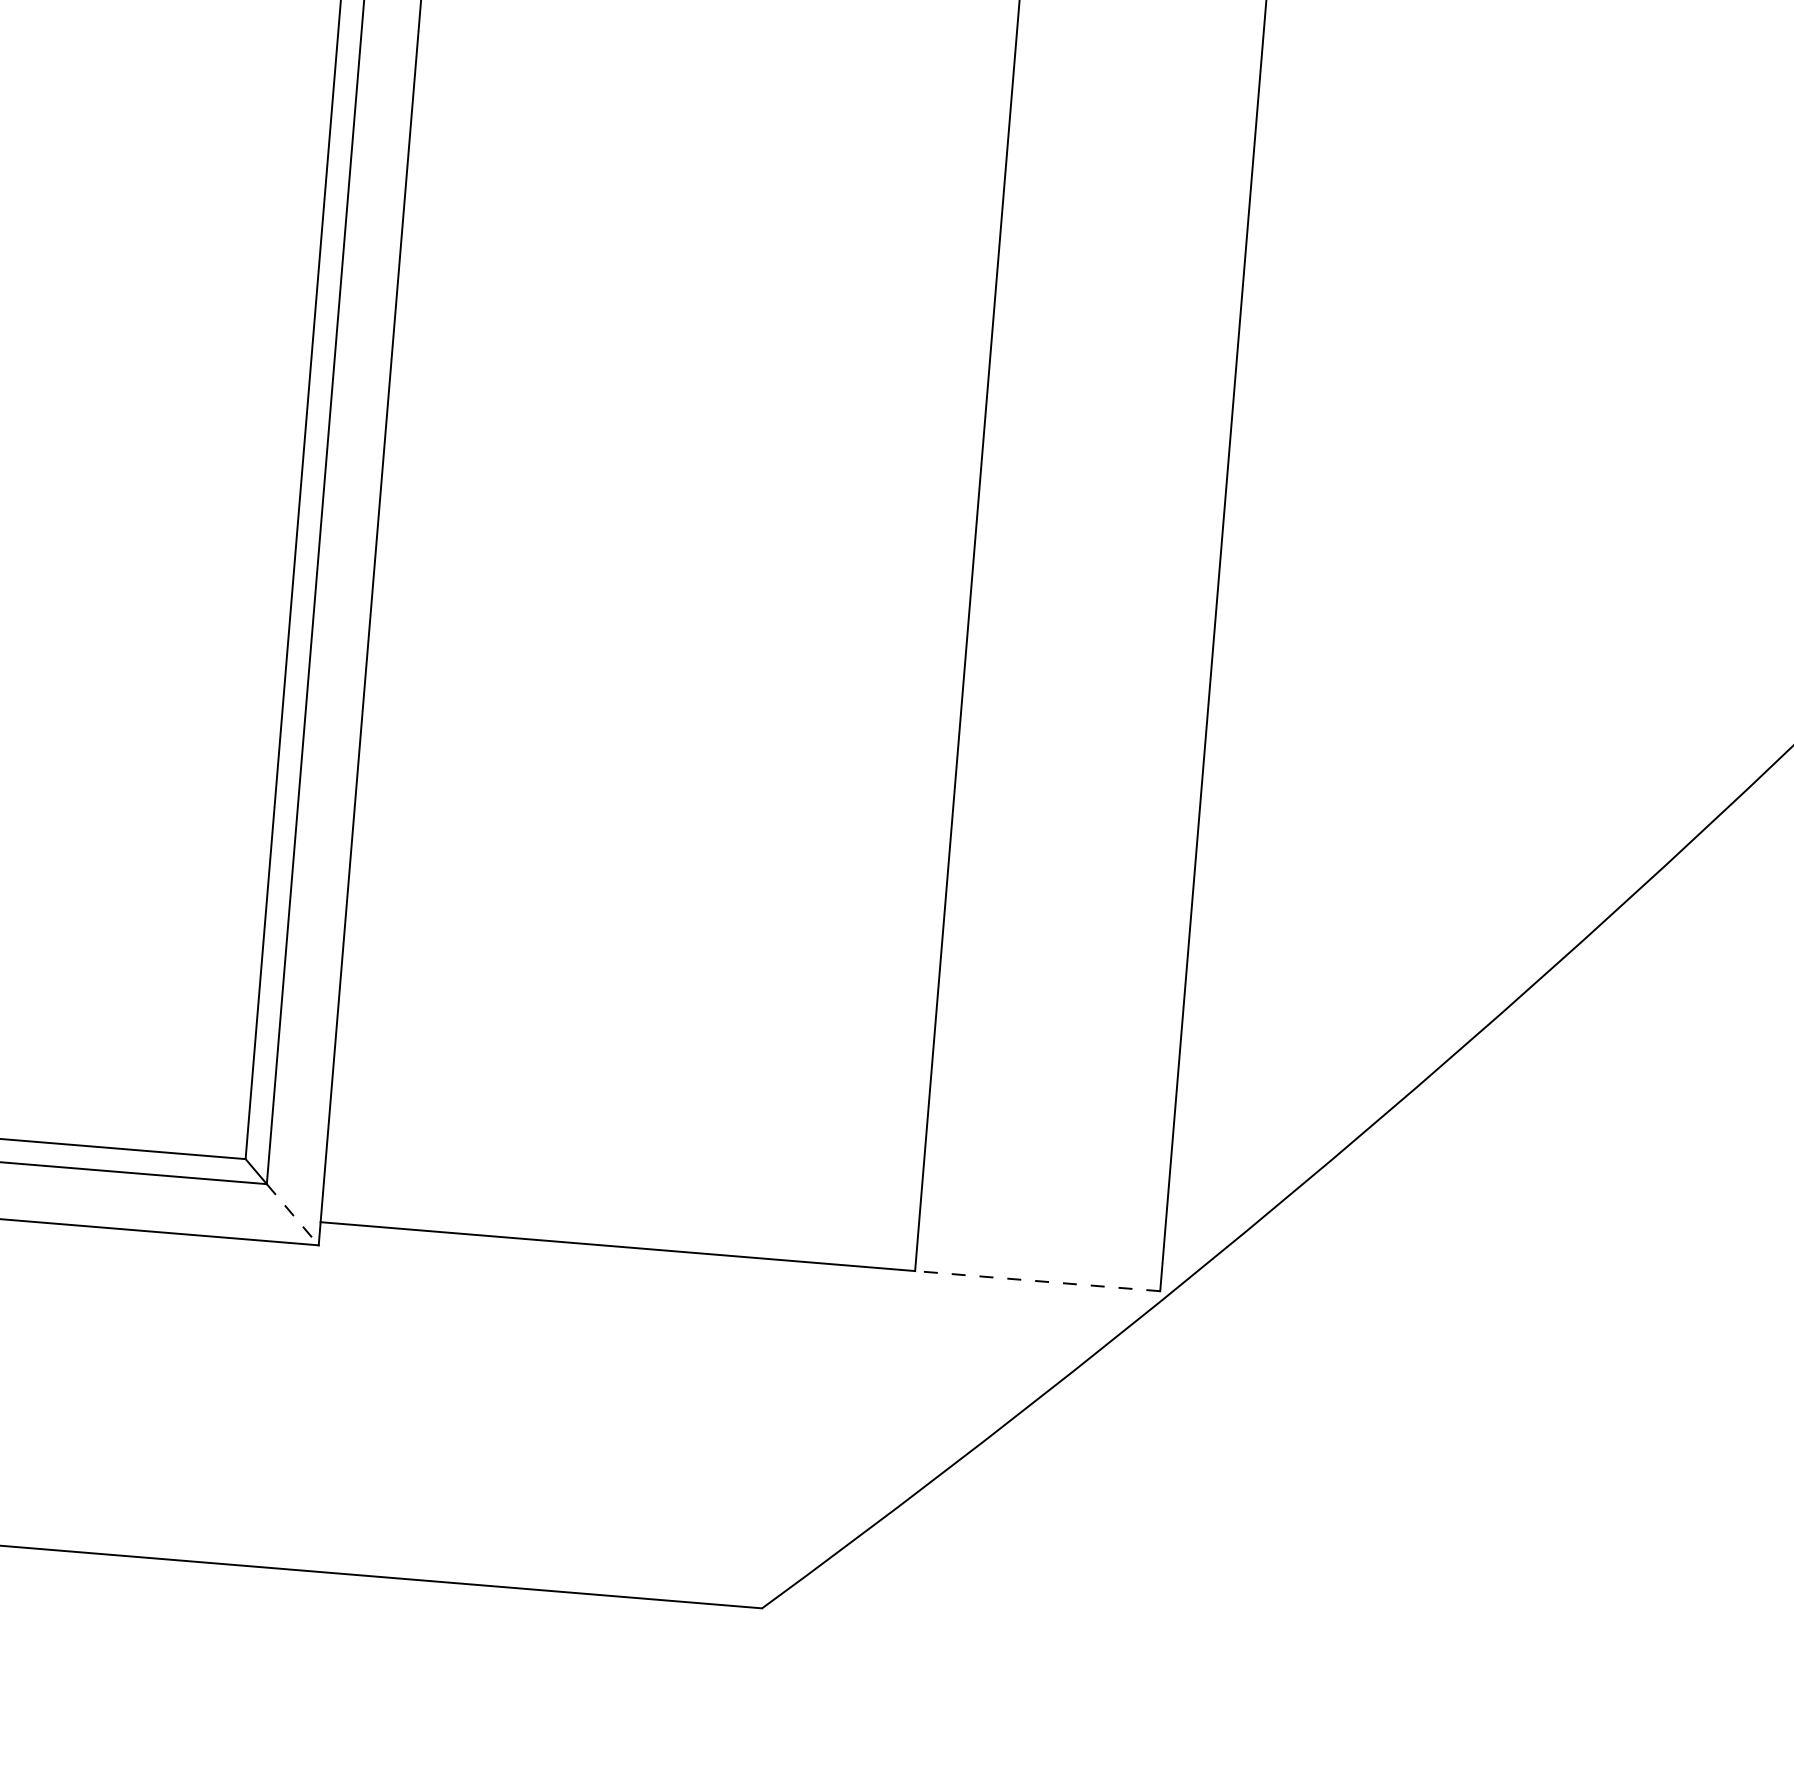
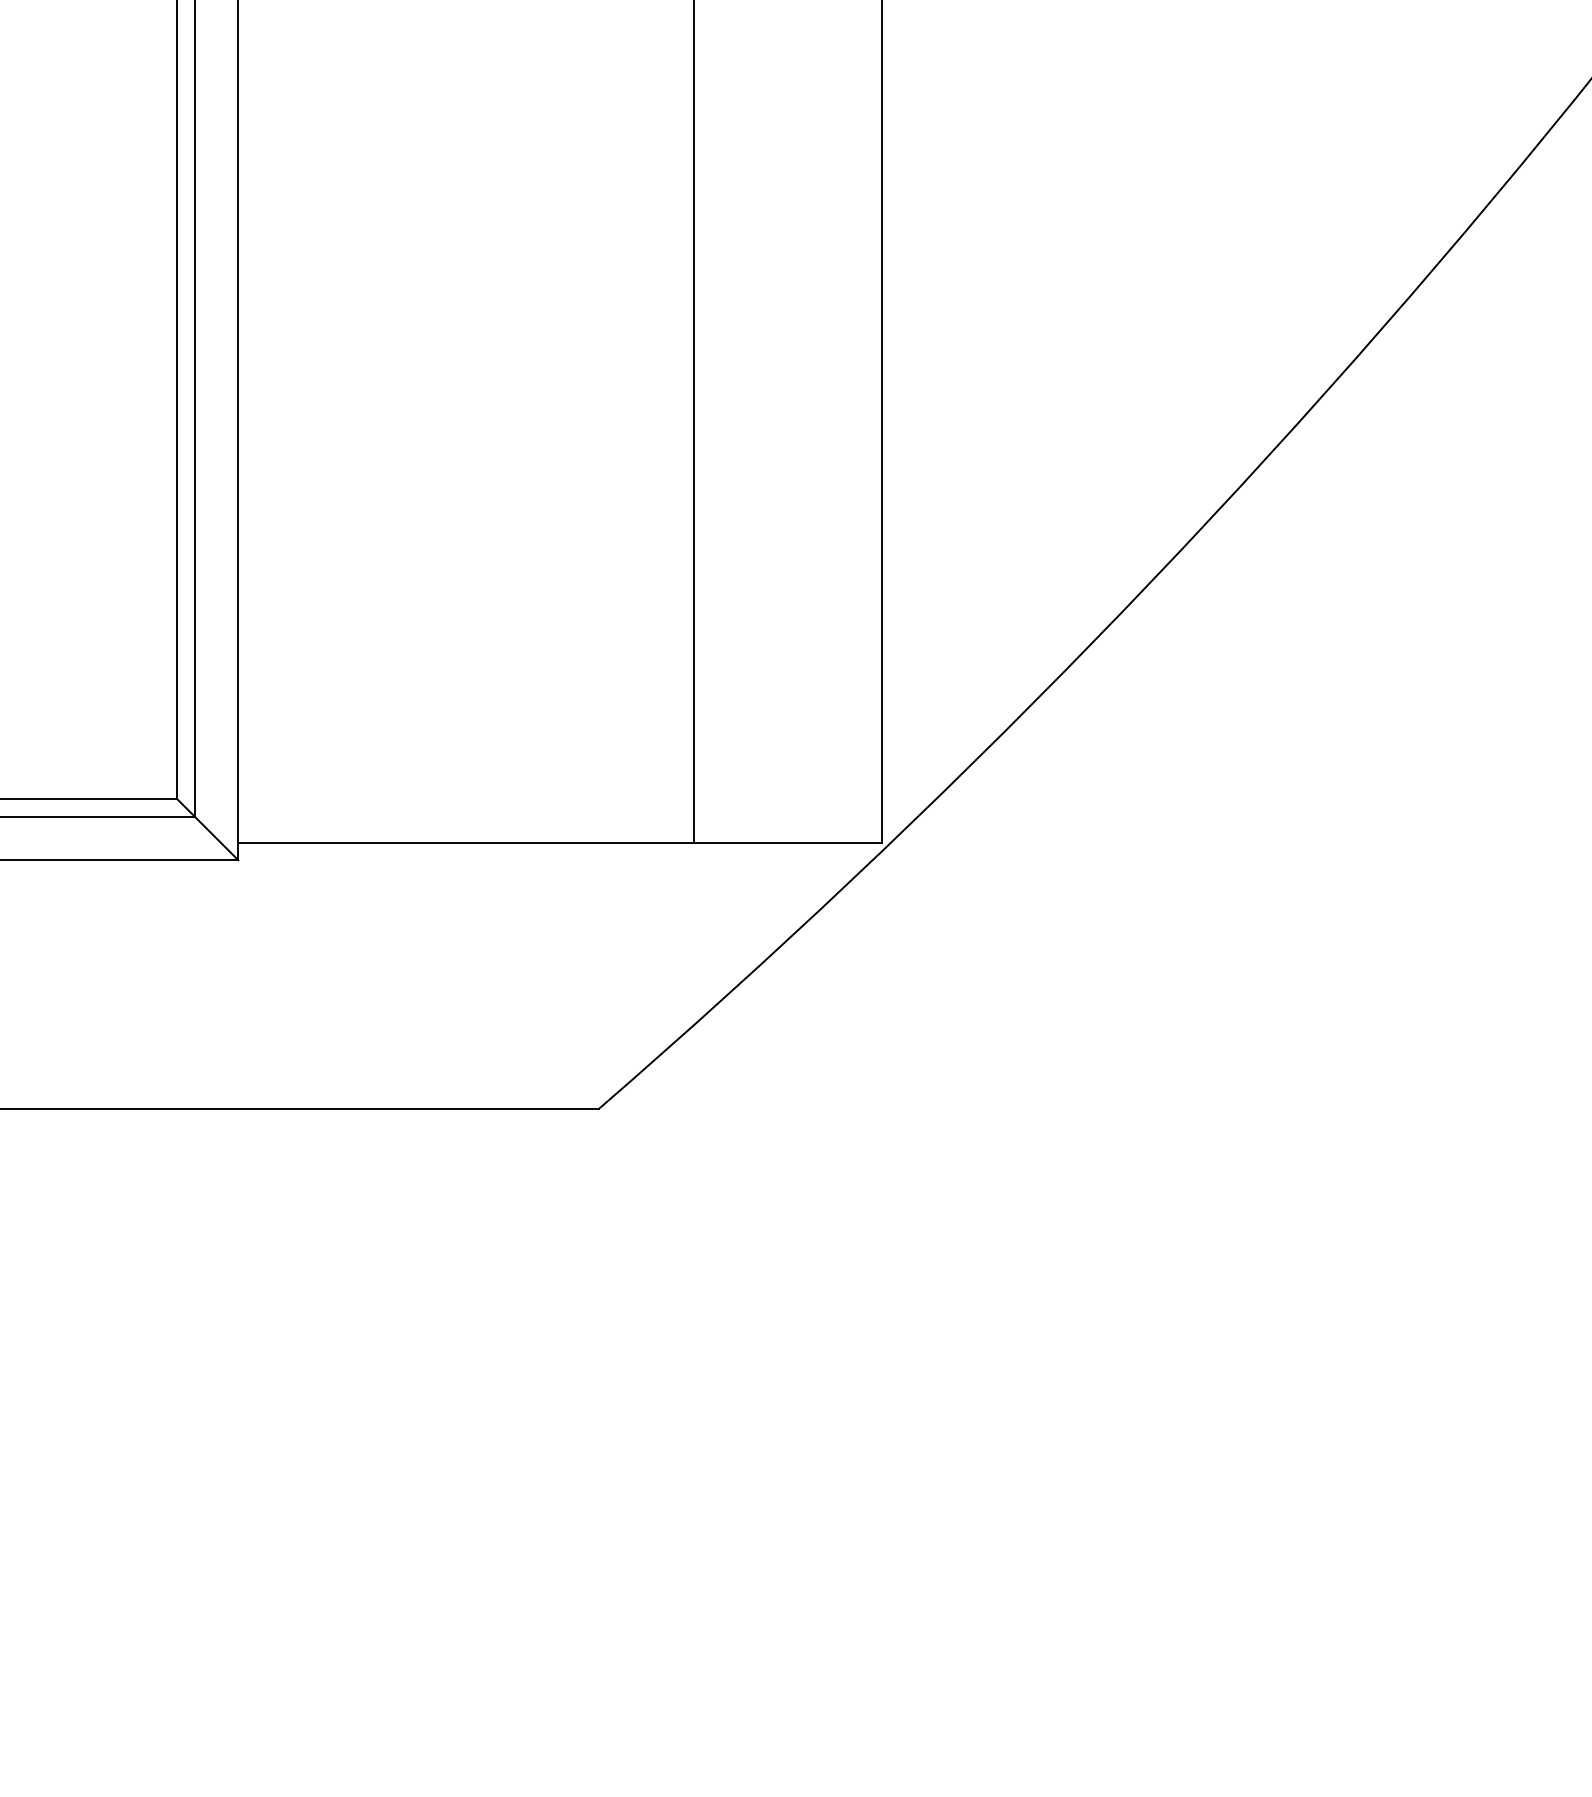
line: (292, 1214) -> (216, 838), dashed -> solid
line: (1038, 1281) -> (788, 842), dashed -> solid

